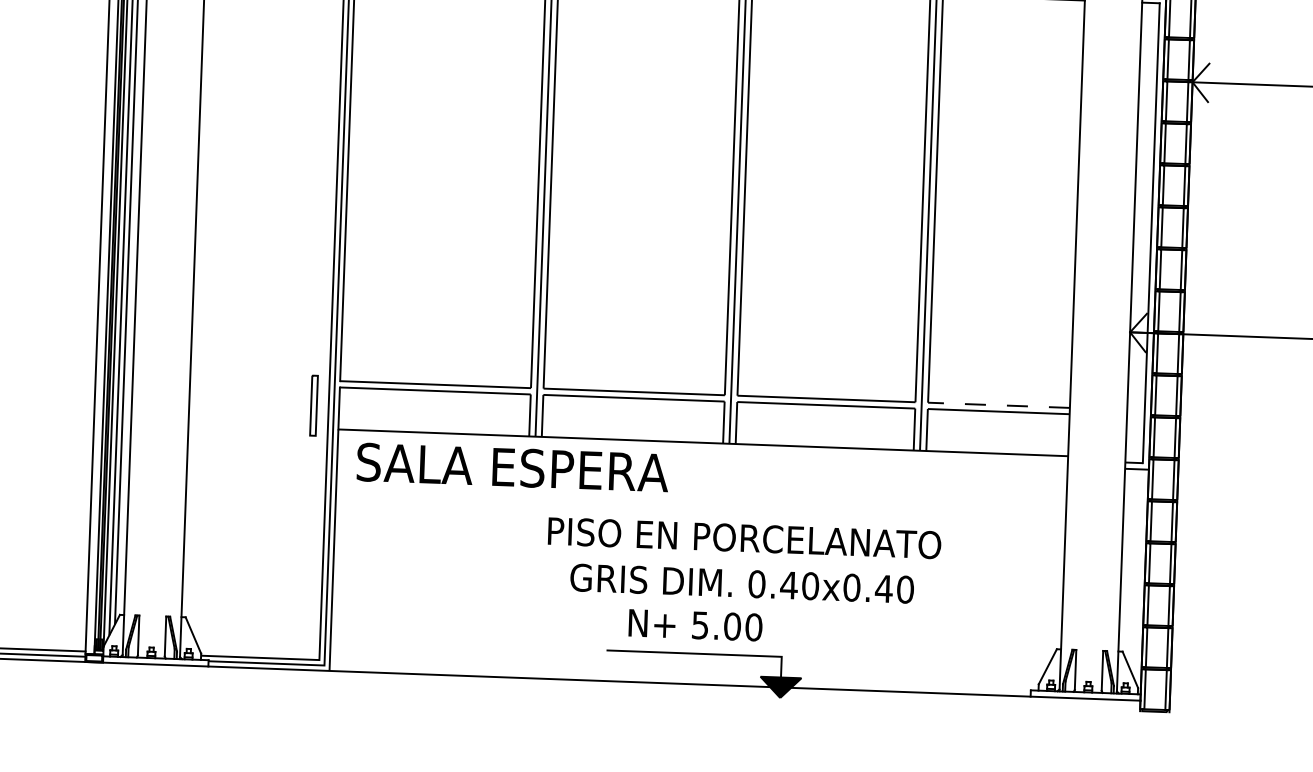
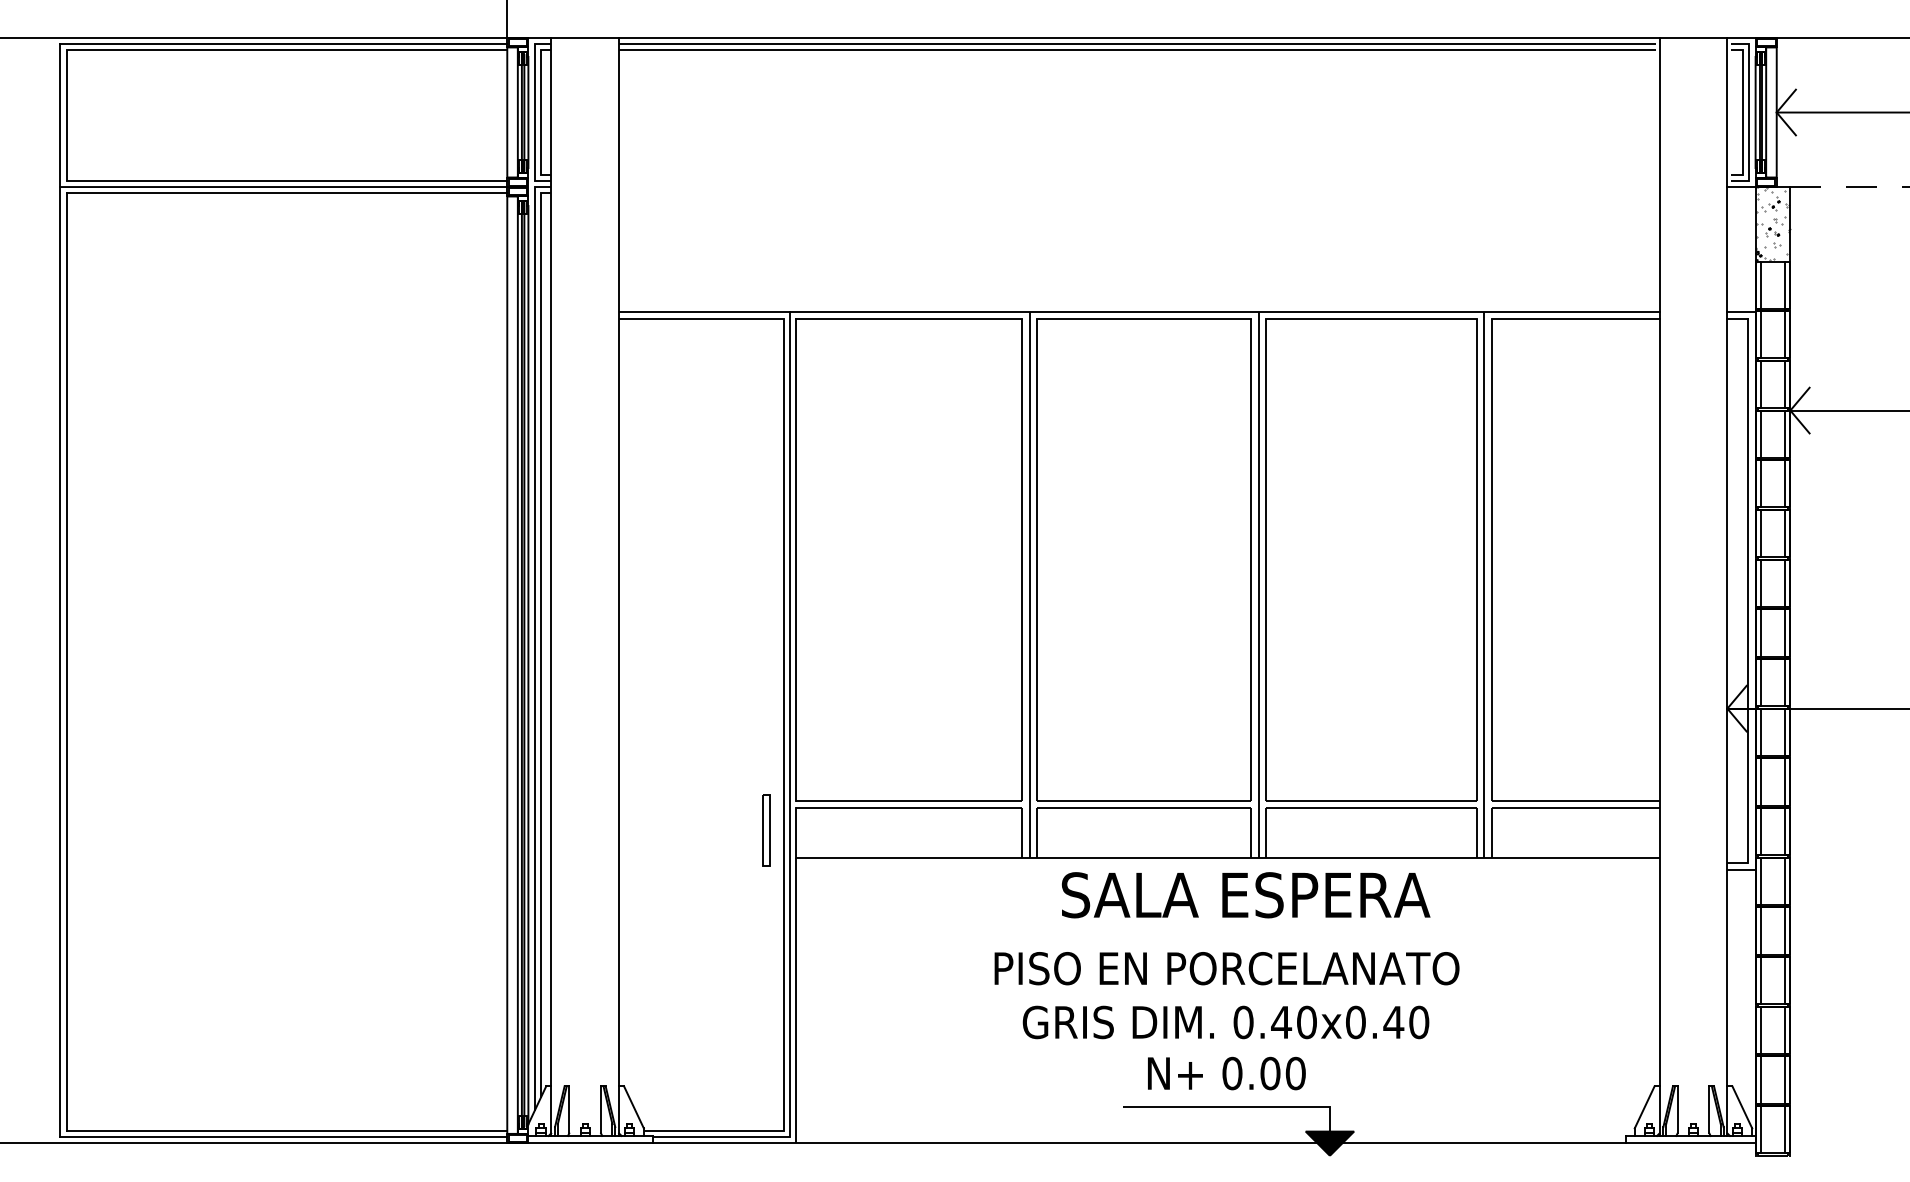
line: (998, 405) -> (1575, 800), dashed -> solid
text: (512, 467) -> (1245, 895), moved
text: (743, 560) -> (1226, 995), moved
text: (700, 625) -> (1232, 1073), 5.00 -> 0.00

